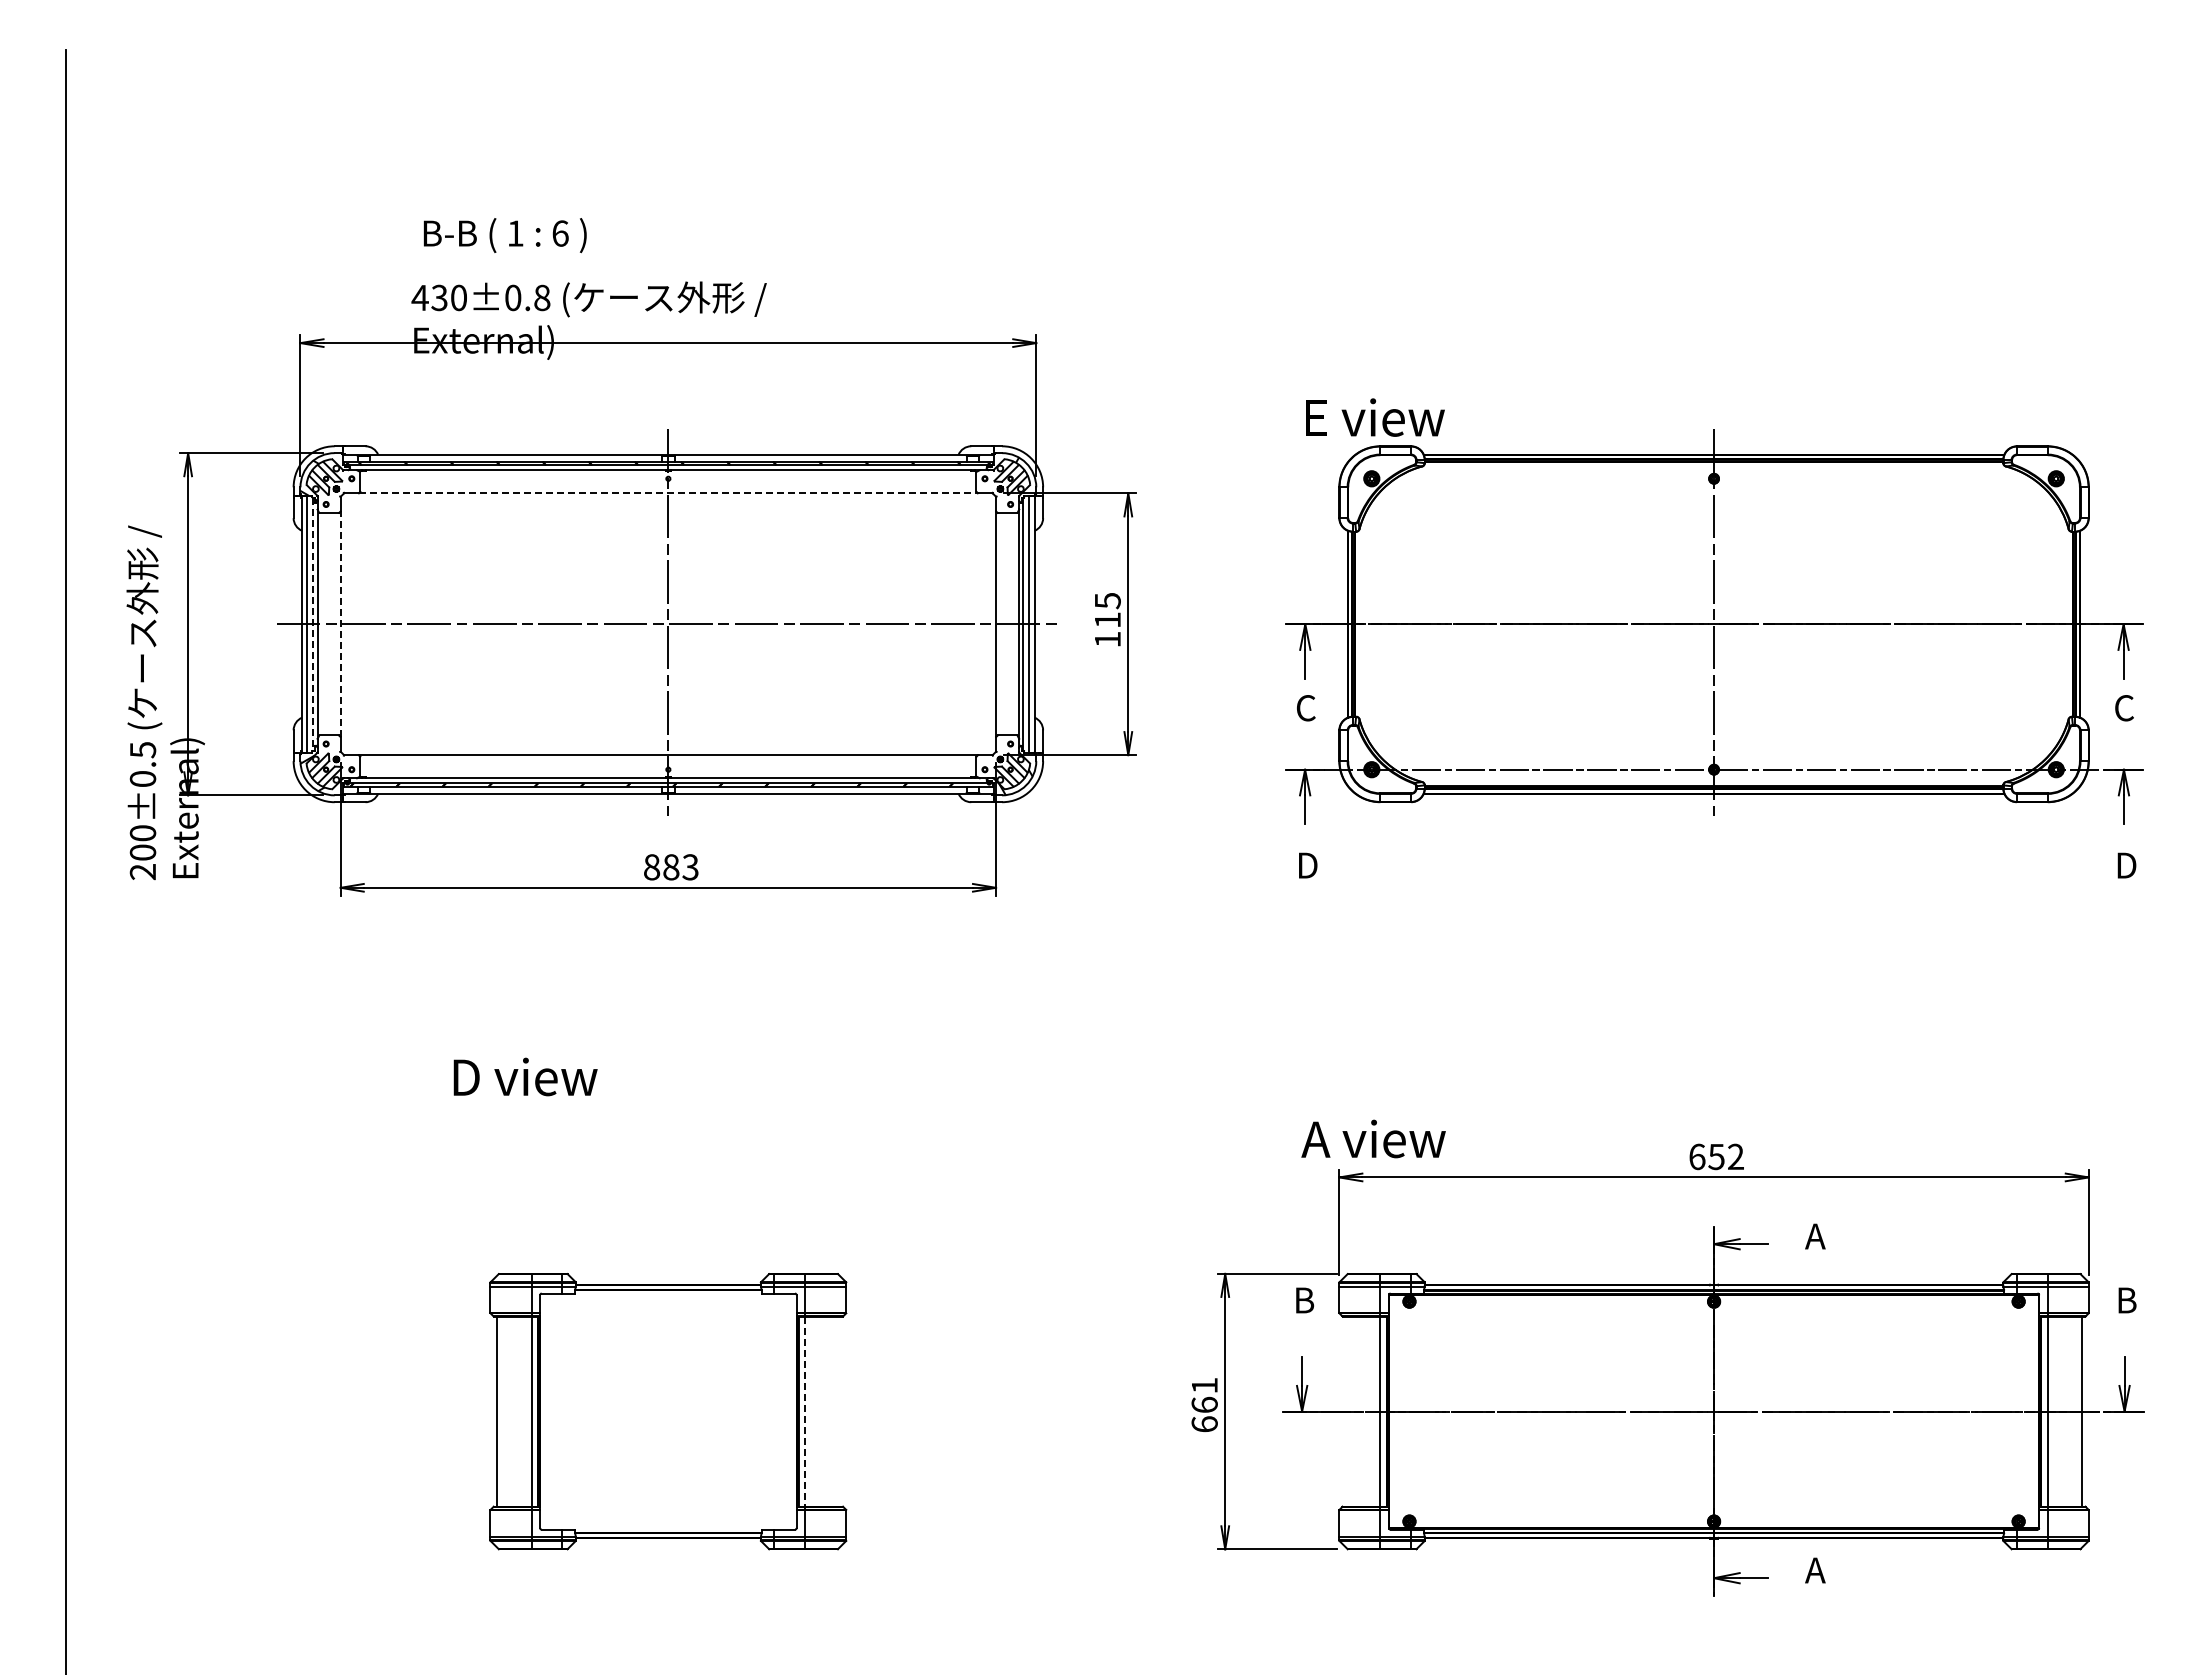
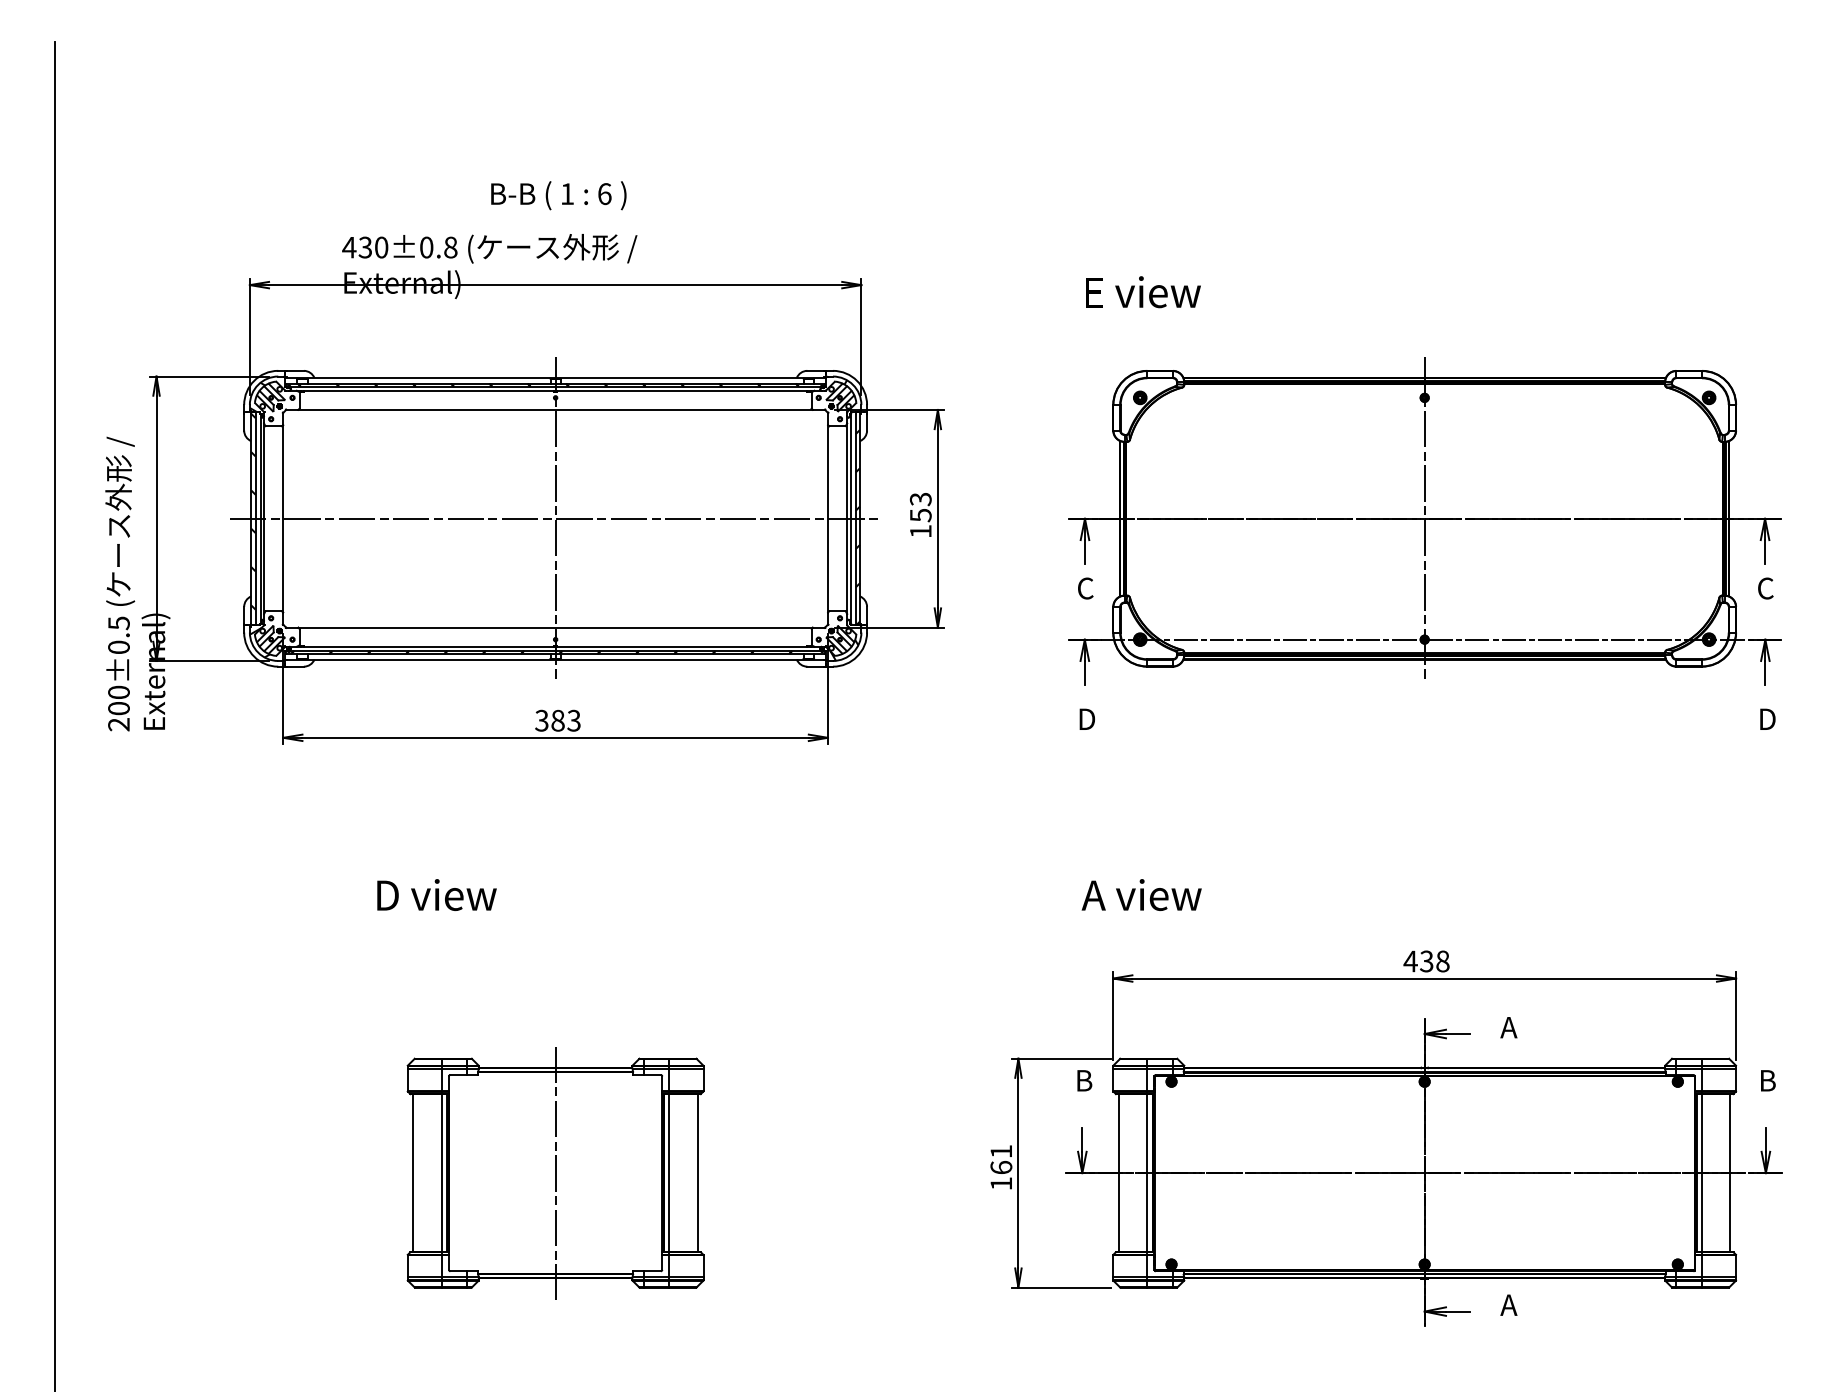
text: (504, 235) -> (558, 195), moved
text: (1375, 417) -> (1143, 292), moved
line: (668, 493) -> (555, 410), dashed -> solid
text: (1107, 610) -> (920, 507), 115 -> 153
hatch: (304, 615) -> (253, 511), added
line: (340, 623) -> (283, 518), dashed -> solid
line: (313, 624) -> (260, 518), dashed -> solid
hatch: (1031, 634) -> (857, 527), added
text: (651, 867) -> (541, 720), 883 -> 383
text: (1373, 1138) -> (1141, 894), moved
text: (1716, 1156) -> (1426, 961), 652 -> 438
line: (668, 1411) -> (555, 1173), added
line: (805, 1411) -> (669, 1173), dashed -> solid
line: (839, 1411) -> (697, 1173), added
line: (1346, 1411) -> (1119, 1173), added
text: (1204, 1424) -> (1001, 1183), 661 -> 161

